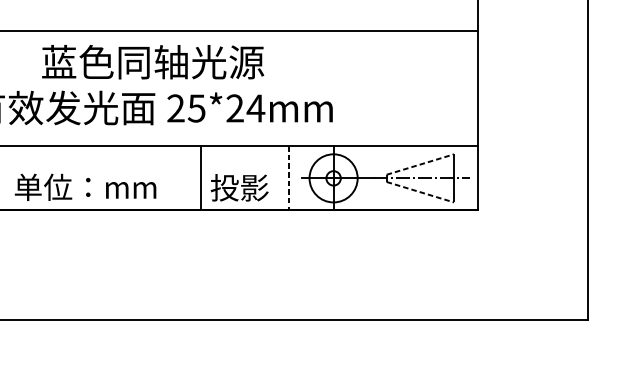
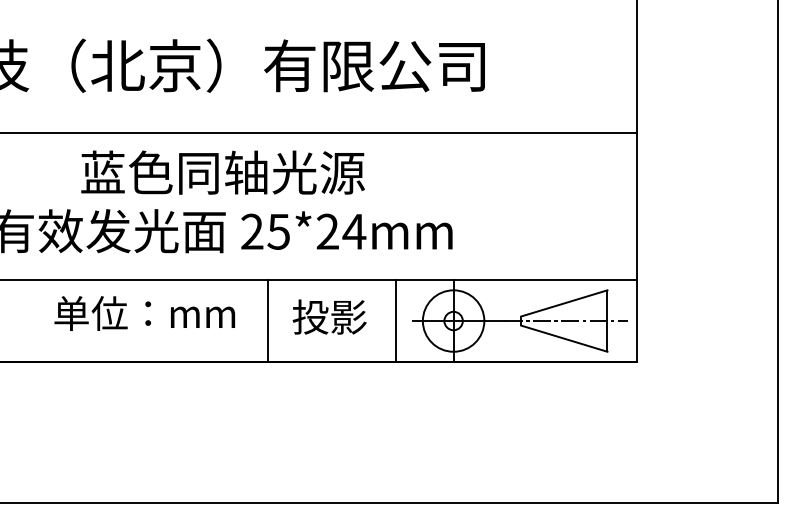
line: (420, 164) -> (564, 303), dashed -> solid
line: (201, 178) -> (267, 321), moved
line: (288, 178) -> (396, 321), dashed -> solid
text: (85, 187) -> (144, 313), moved
text: (239, 187) -> (329, 316), moved
line: (420, 192) -> (564, 338), dashed -> solid

